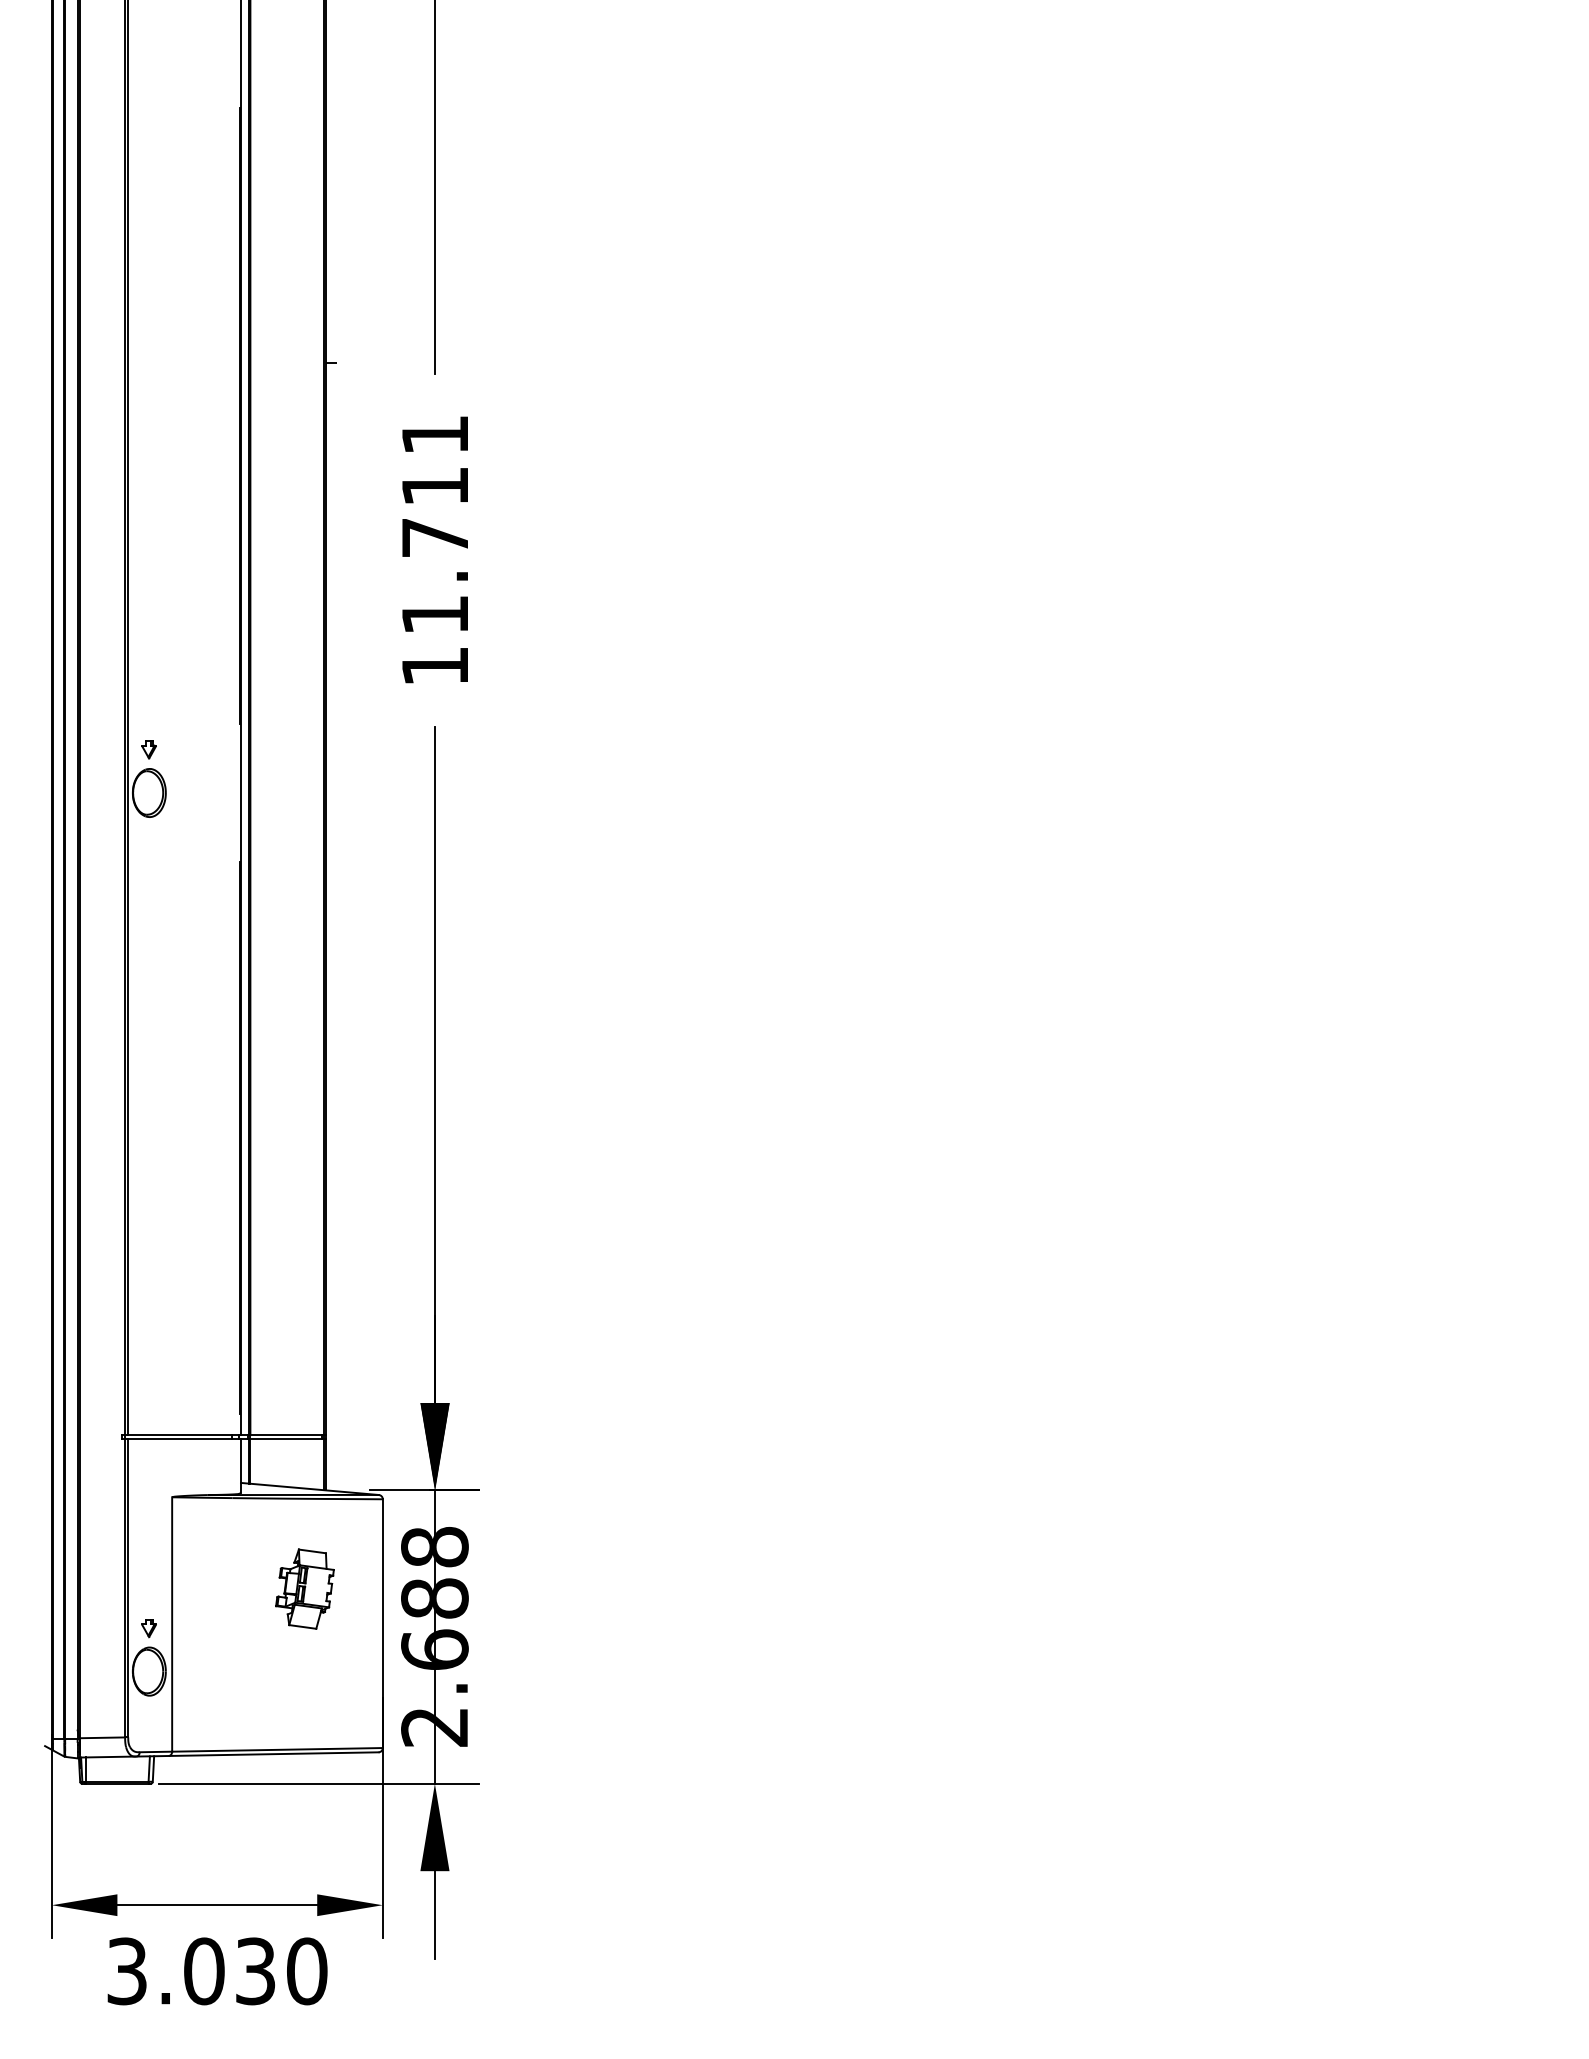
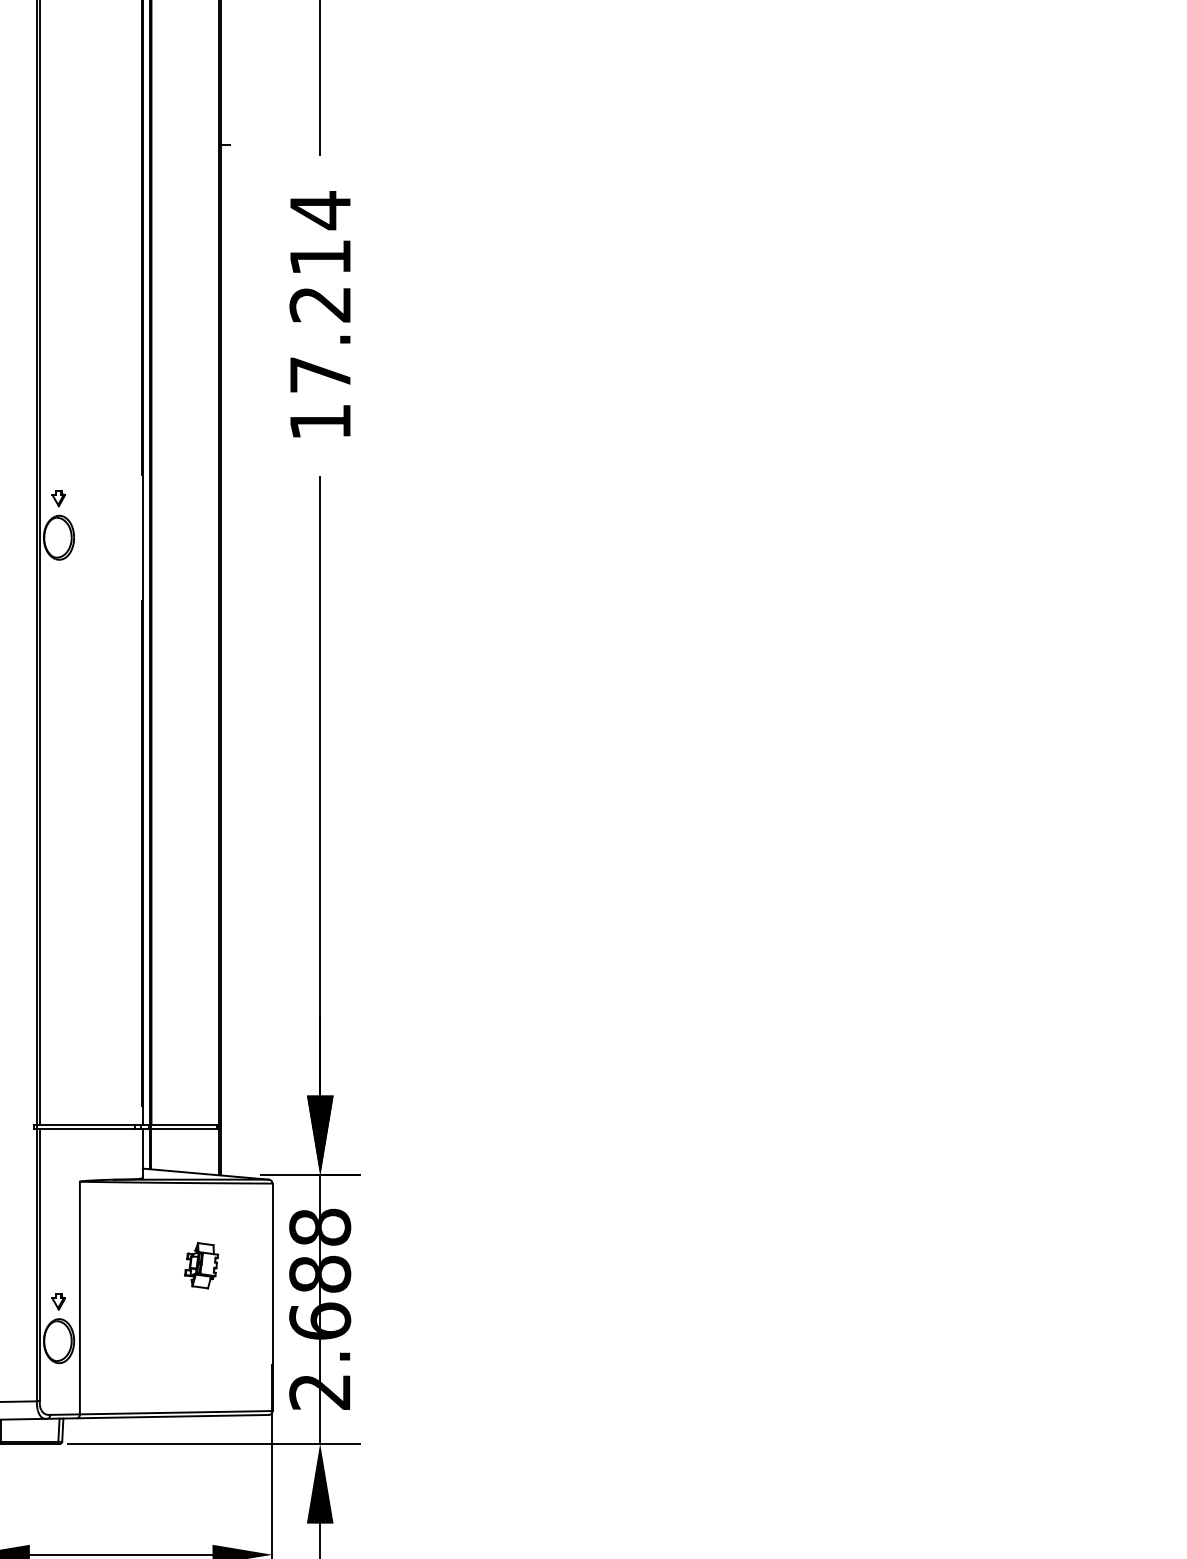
text: (434, 523) -> (319, 291), 11.711 -> 17.214
part: (305, 1588) -> (201, 1265), size x0.62

